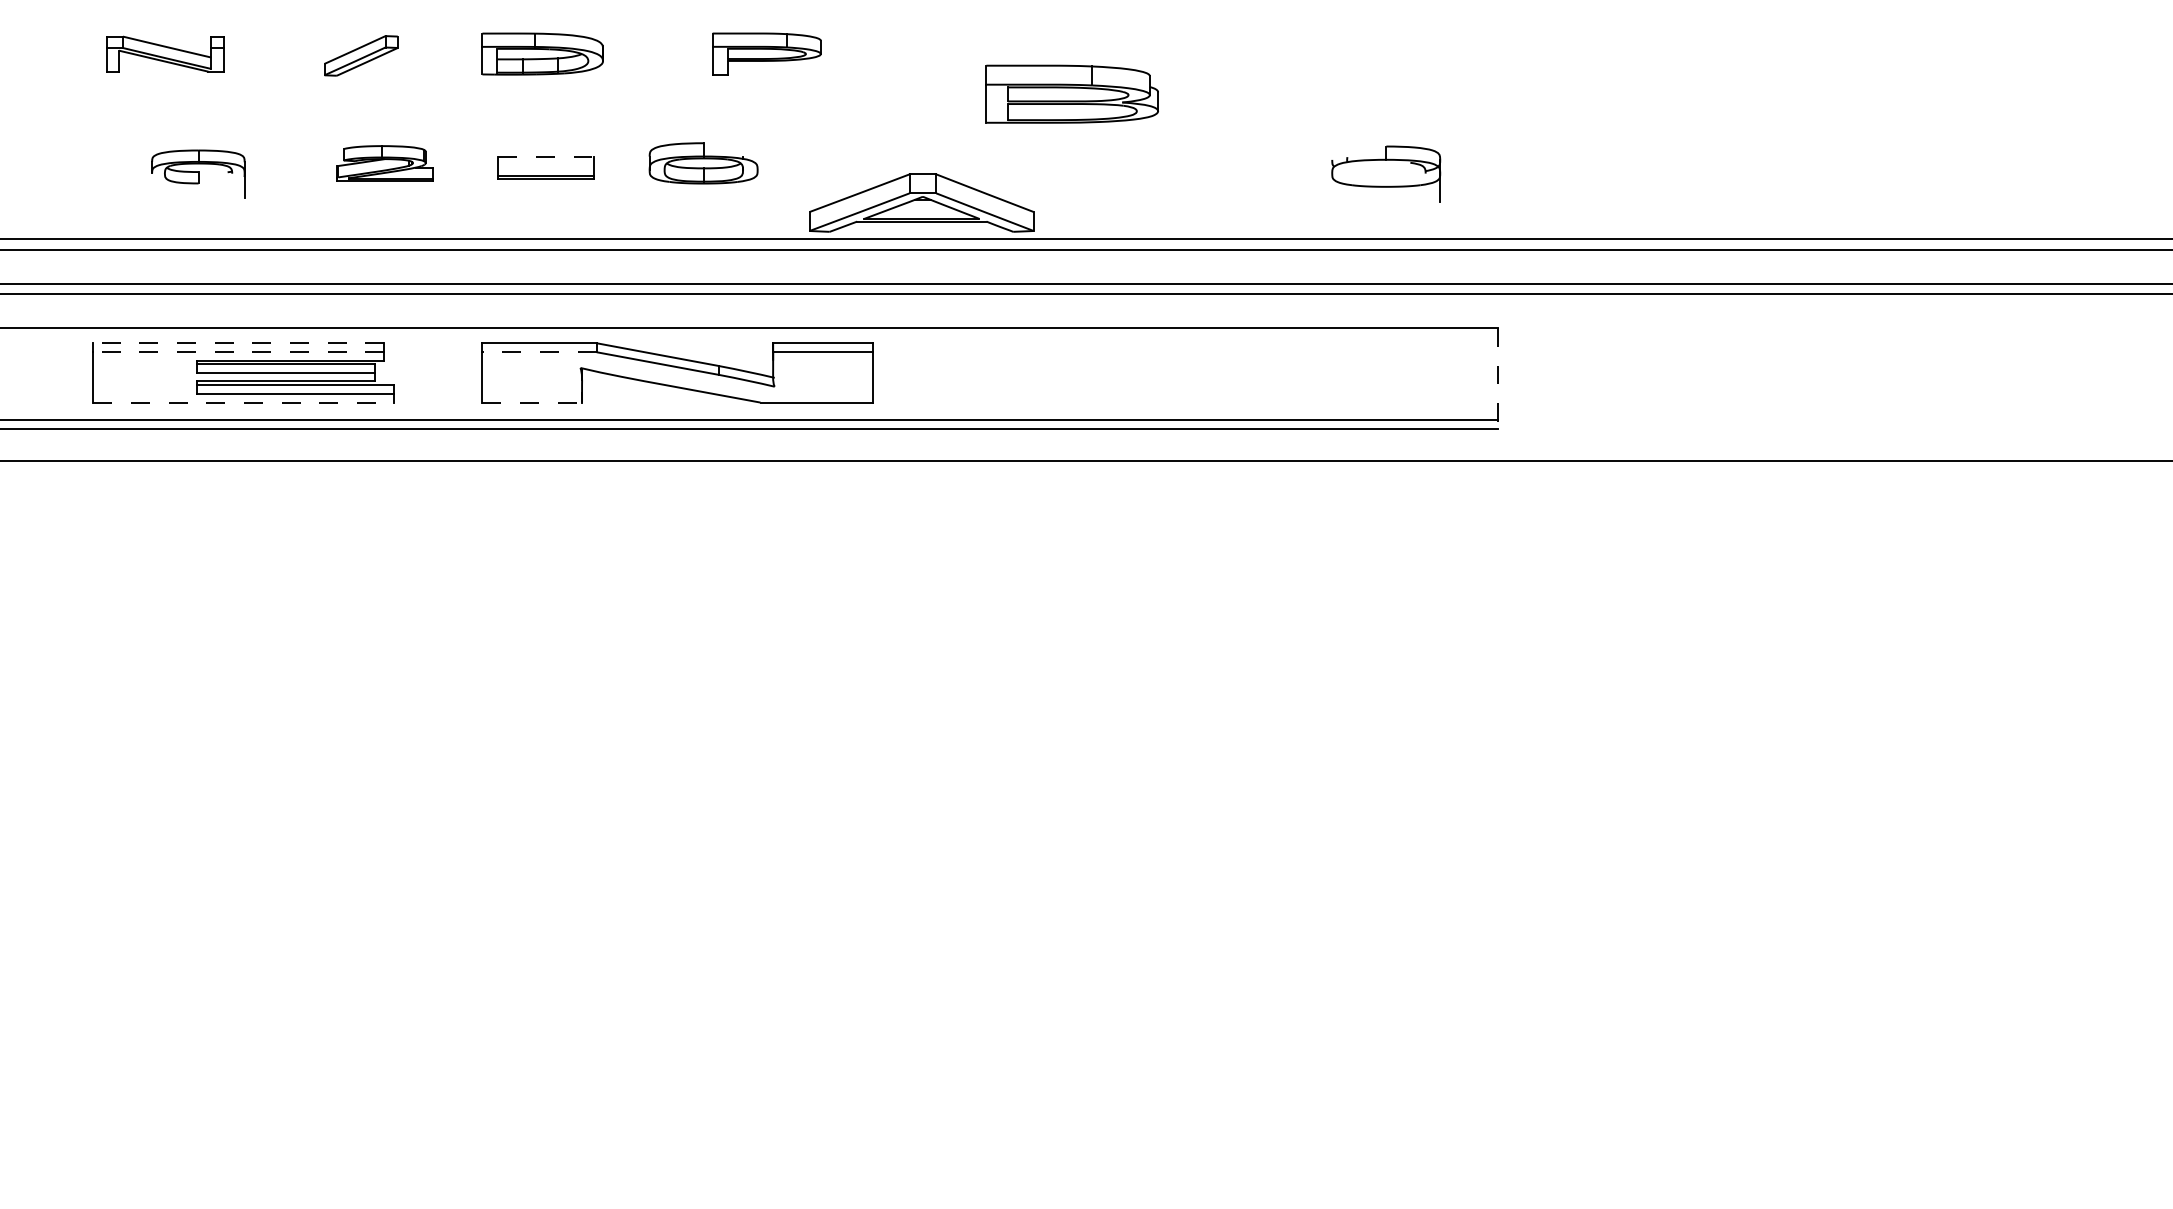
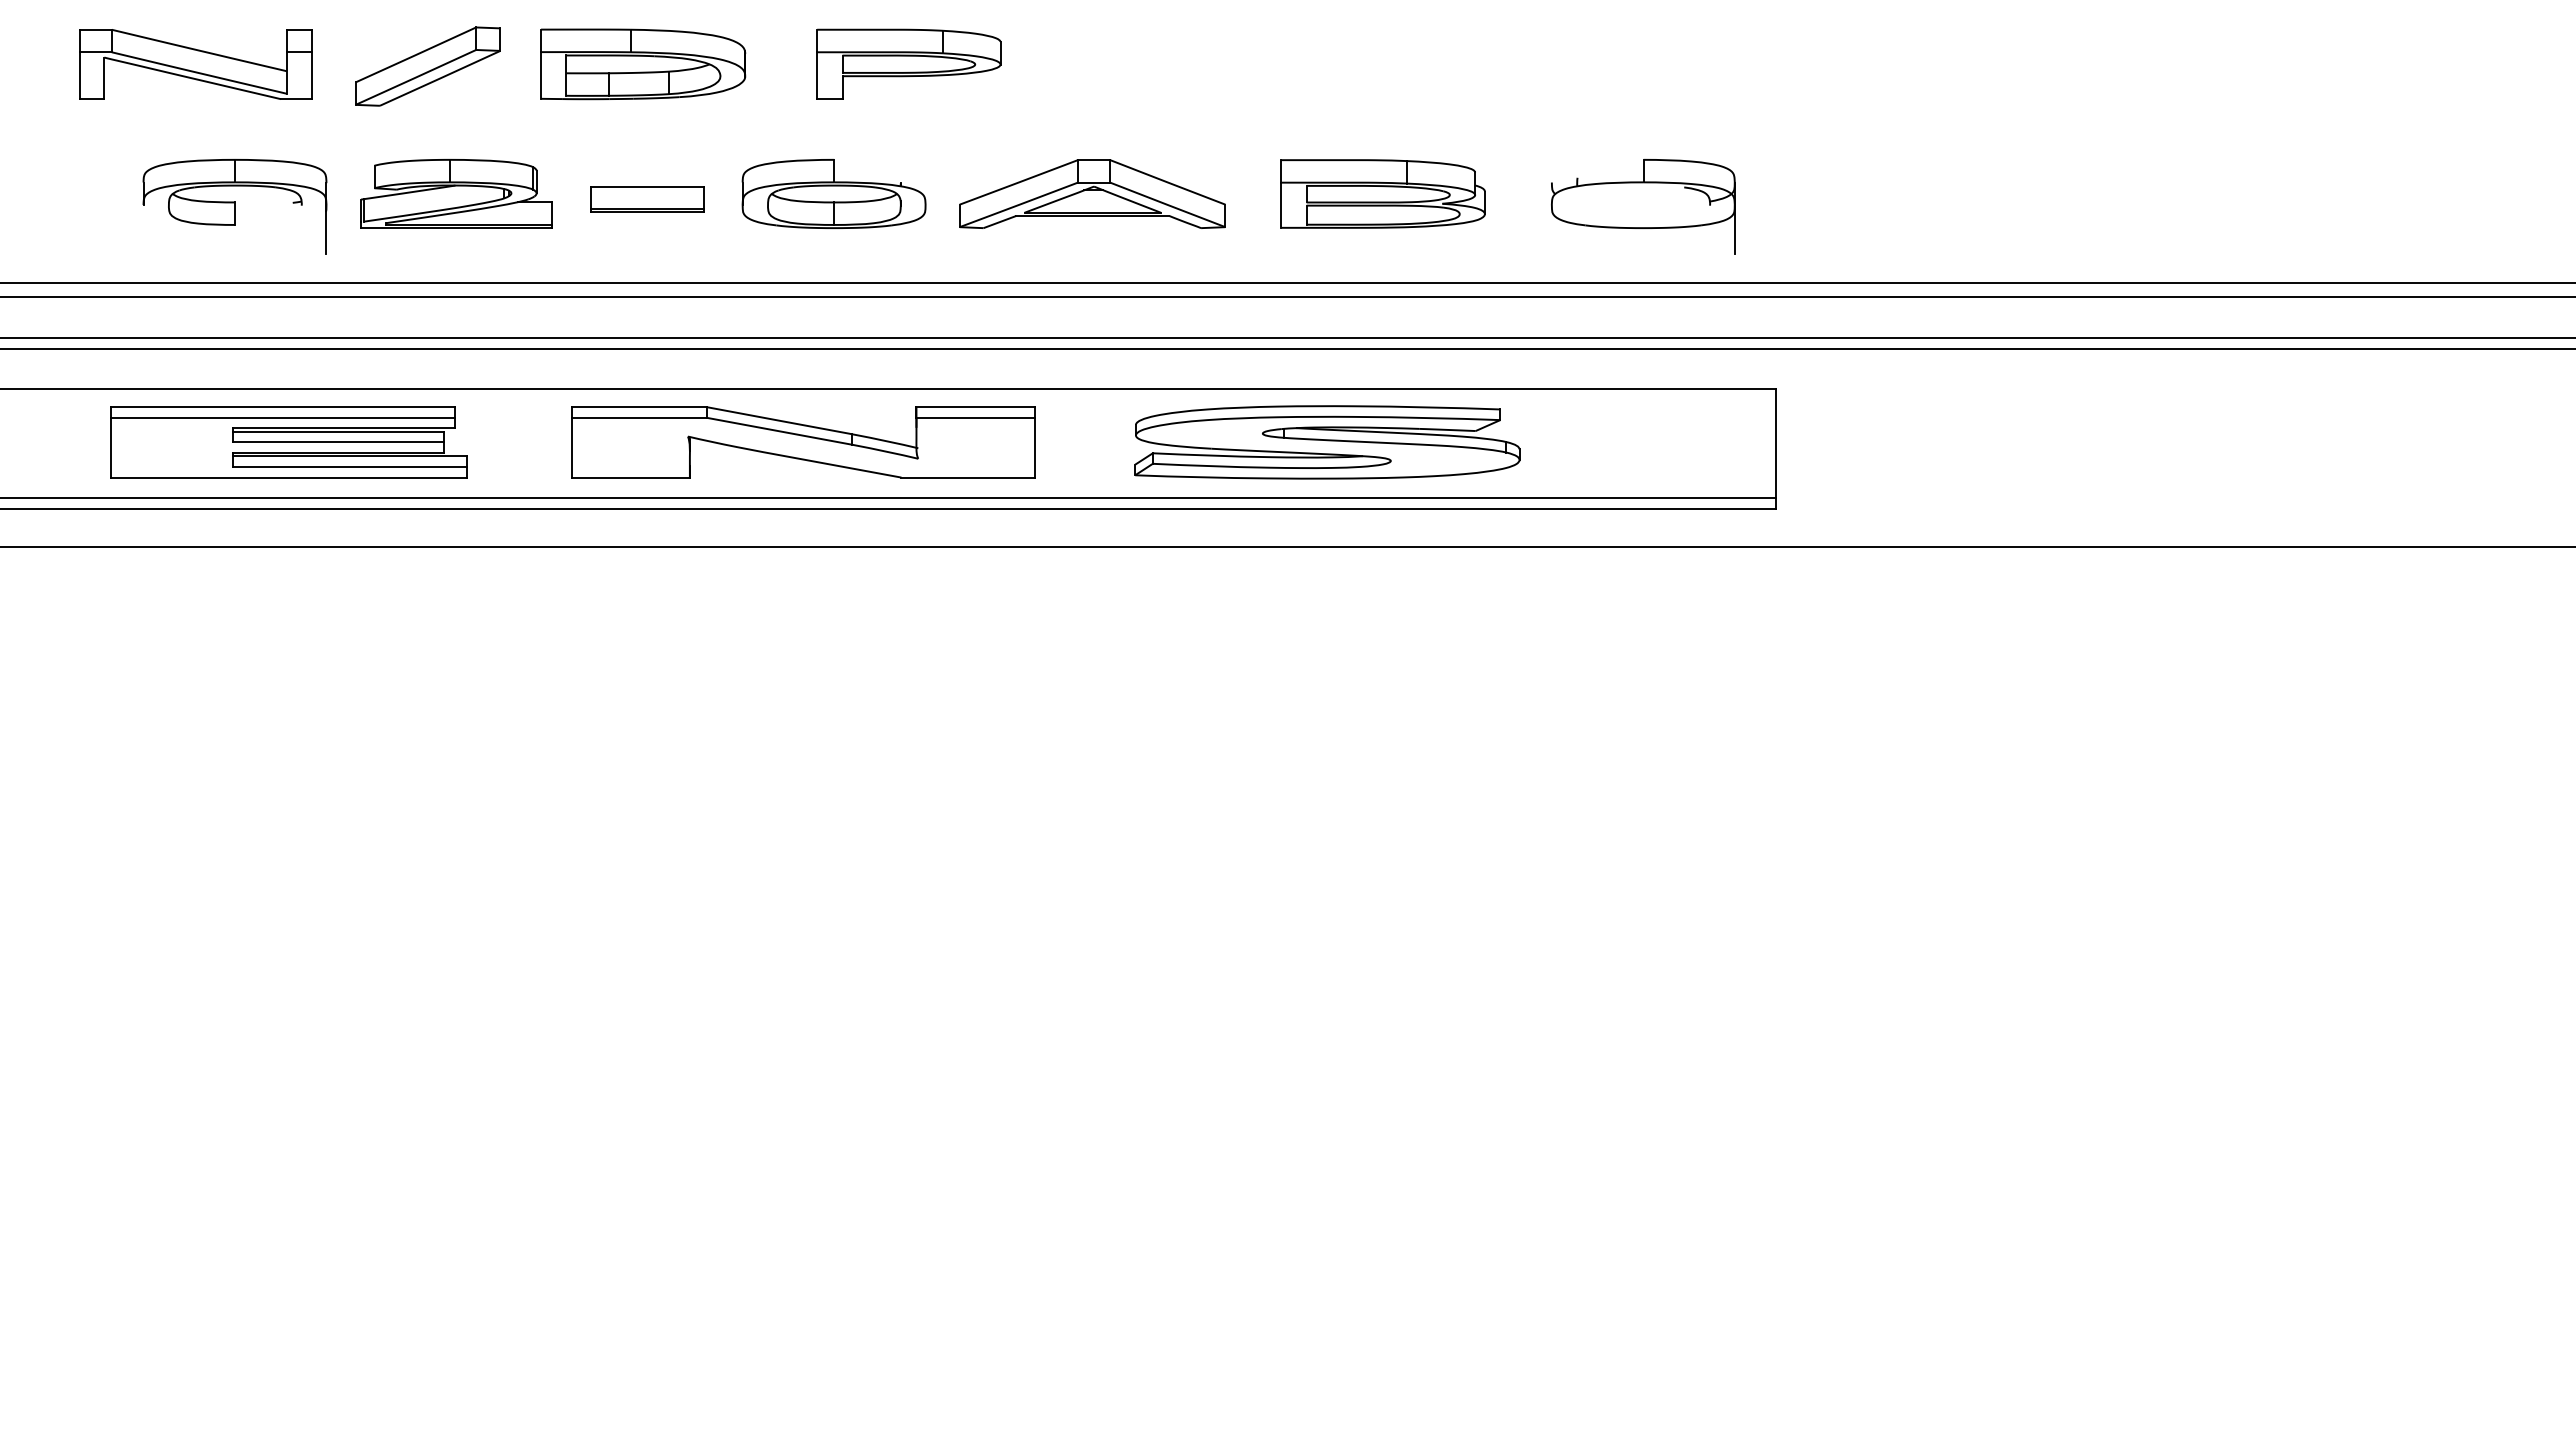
part: (766, 53) -> (908, 63), size x1.43
part: (165, 54) -> (195, 64), size x1.67
part: (542, 54) -> (643, 64), size x1.43
part: (360, 55) -> (427, 66), size x1.67
part: (1071, 93) -> (1382, 193), moved
line: (546, 157) -> (647, 186), dashed -> solid
part: (385, 162) -> (456, 193), size x1.67
part: (703, 162) -> (833, 193), size x1.43
part: (197, 173) -> (234, 206), size x1.67
part: (1386, 173) -> (1643, 206), size x1.43
part: (921, 202) -> (1092, 193), moved
line: (238, 343) -> (282, 407), dashed -> solid
line: (238, 351) -> (282, 417), dashed -> solid
line: (539, 351) -> (639, 417), dashed -> solid
part: (1119, 372) -> (1327, 442), added
line: (1498, 378) -> (1776, 449), dashed -> solid
line: (244, 402) -> (289, 477), dashed -> solid
line: (532, 402) -> (631, 477), dashed -> solid

